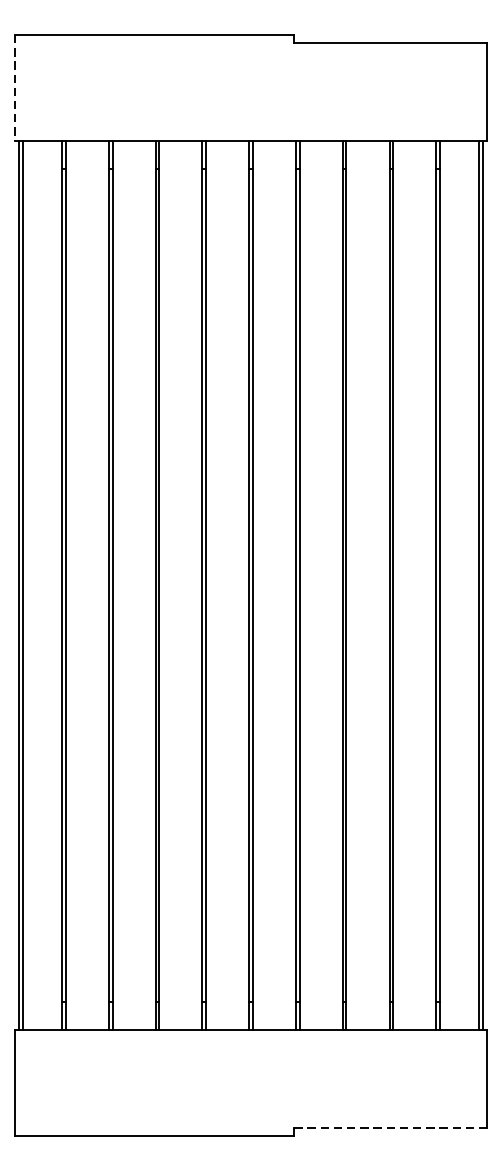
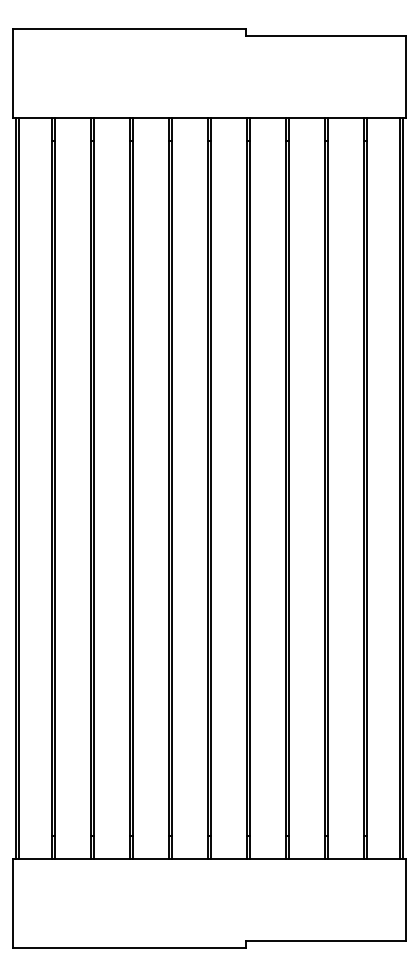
line: (14, 89) -> (12, 74), dashed -> solid
line: (391, 1128) -> (326, 941), dashed -> solid

